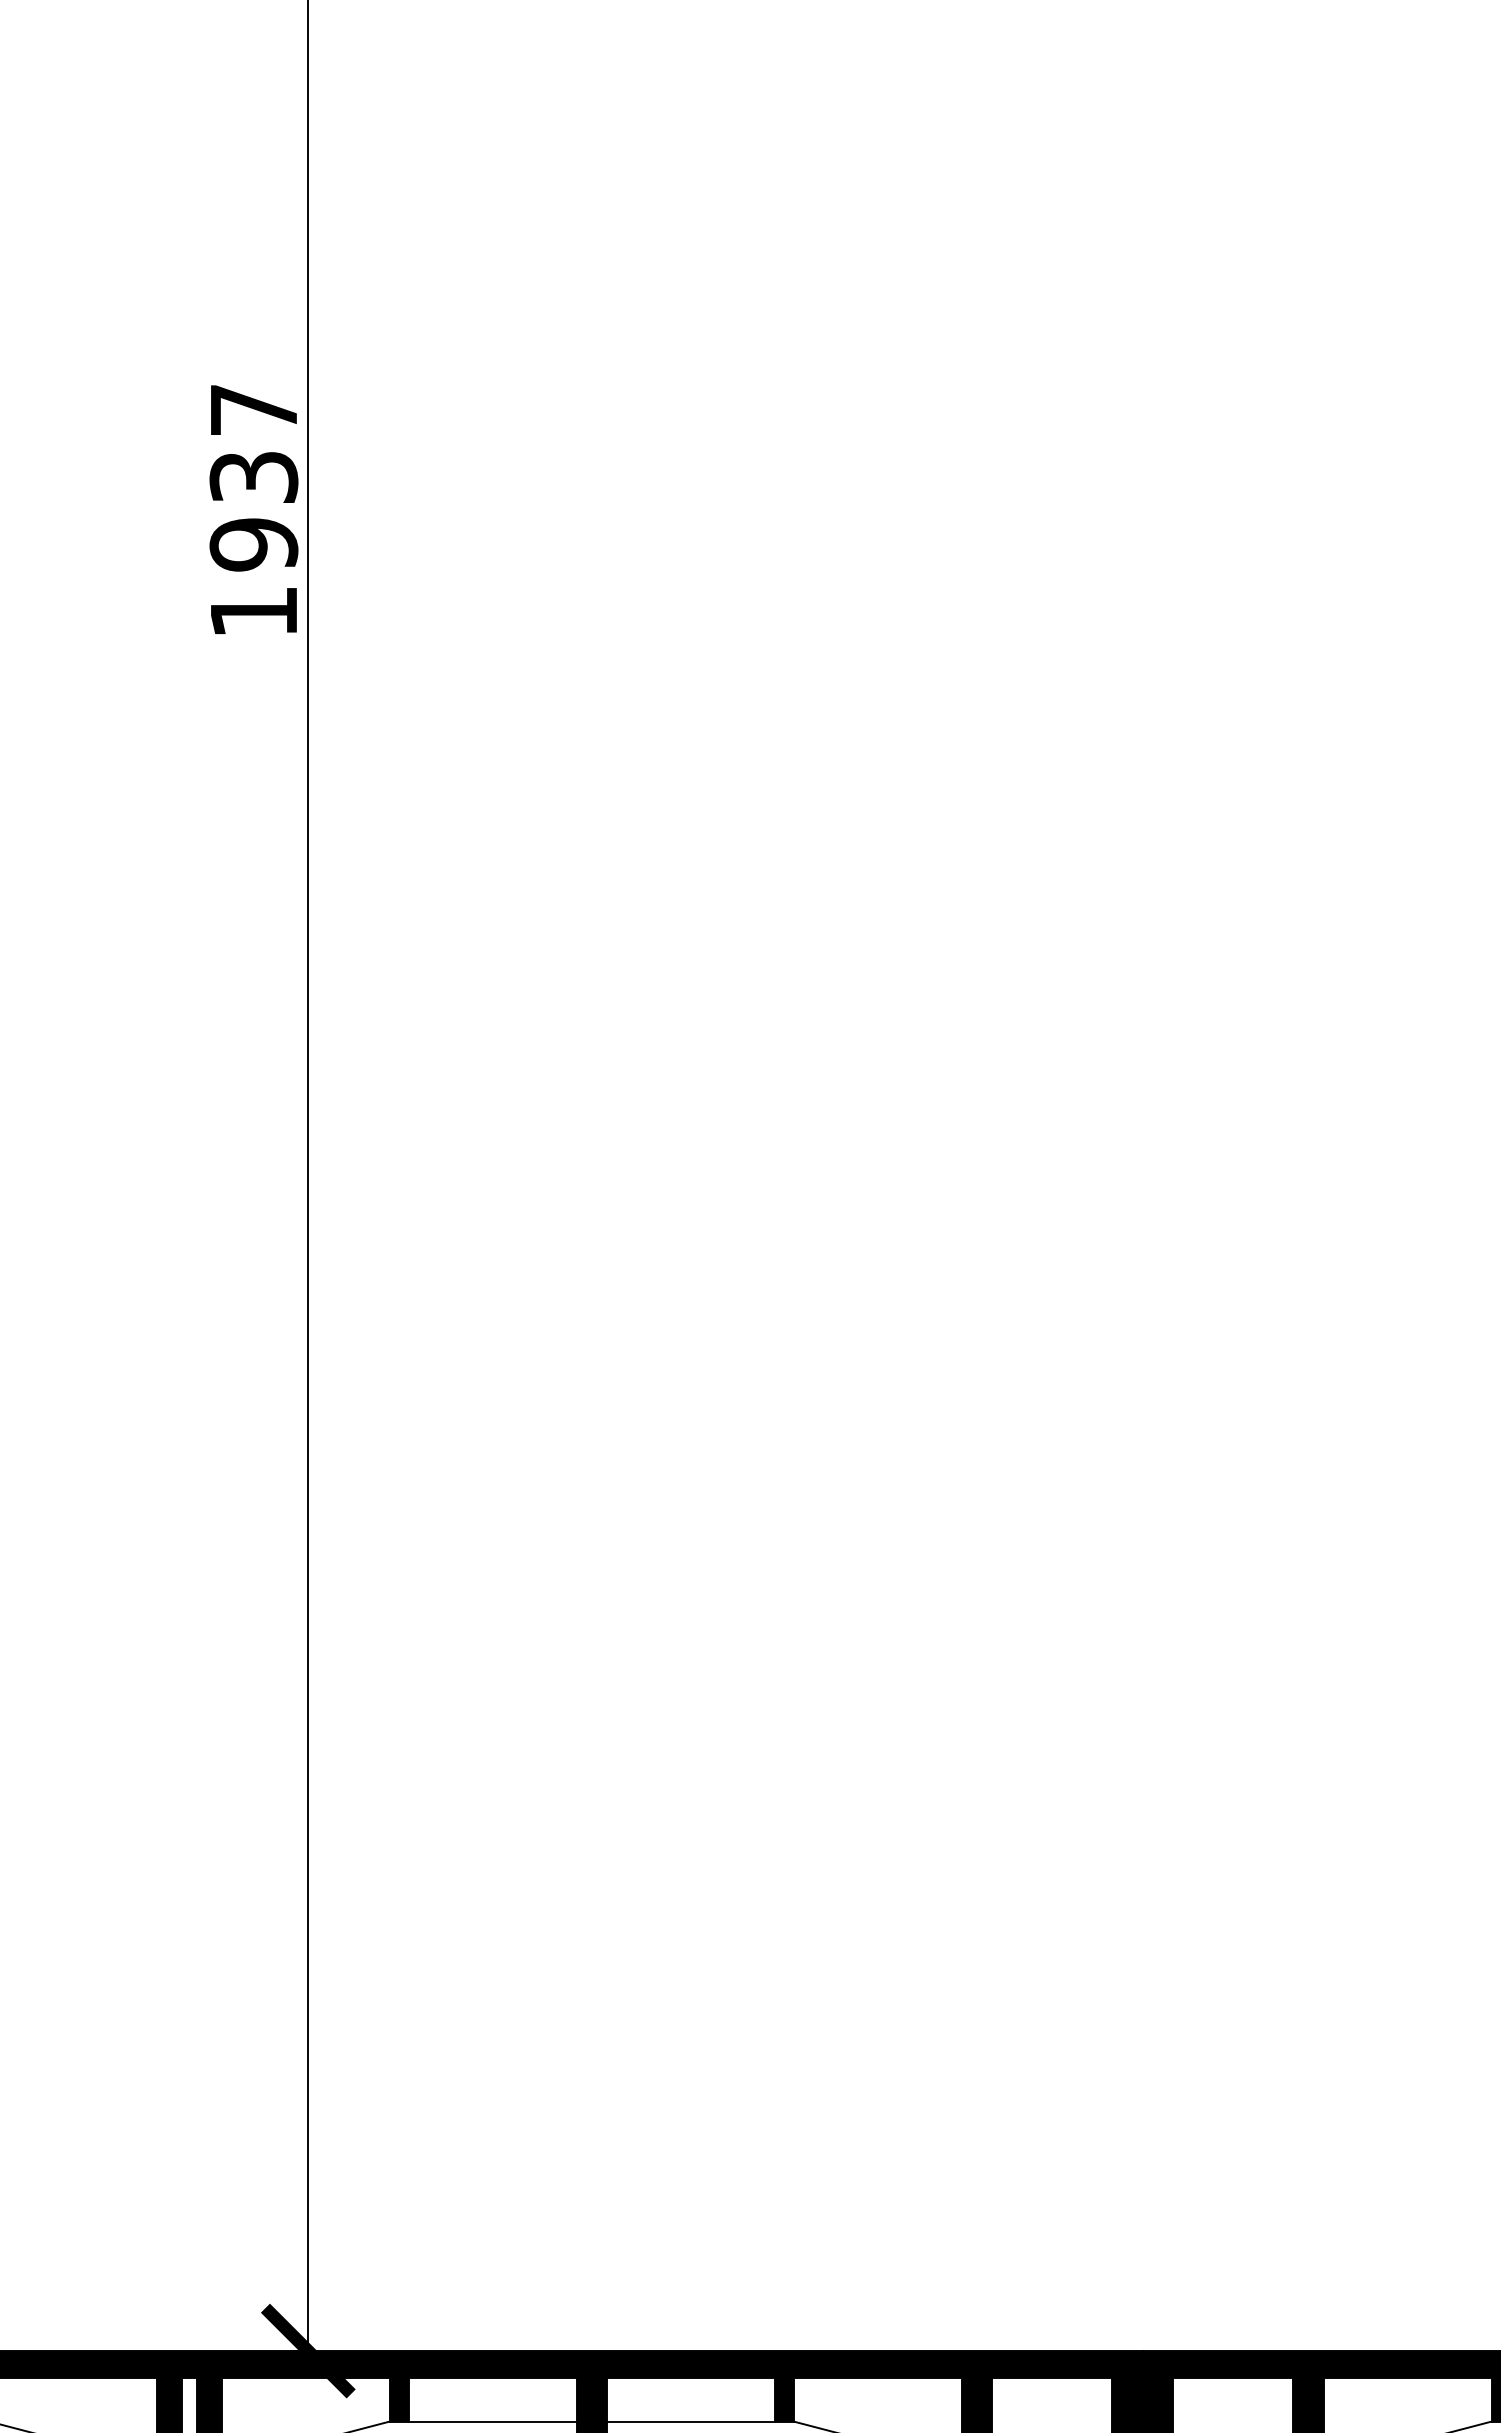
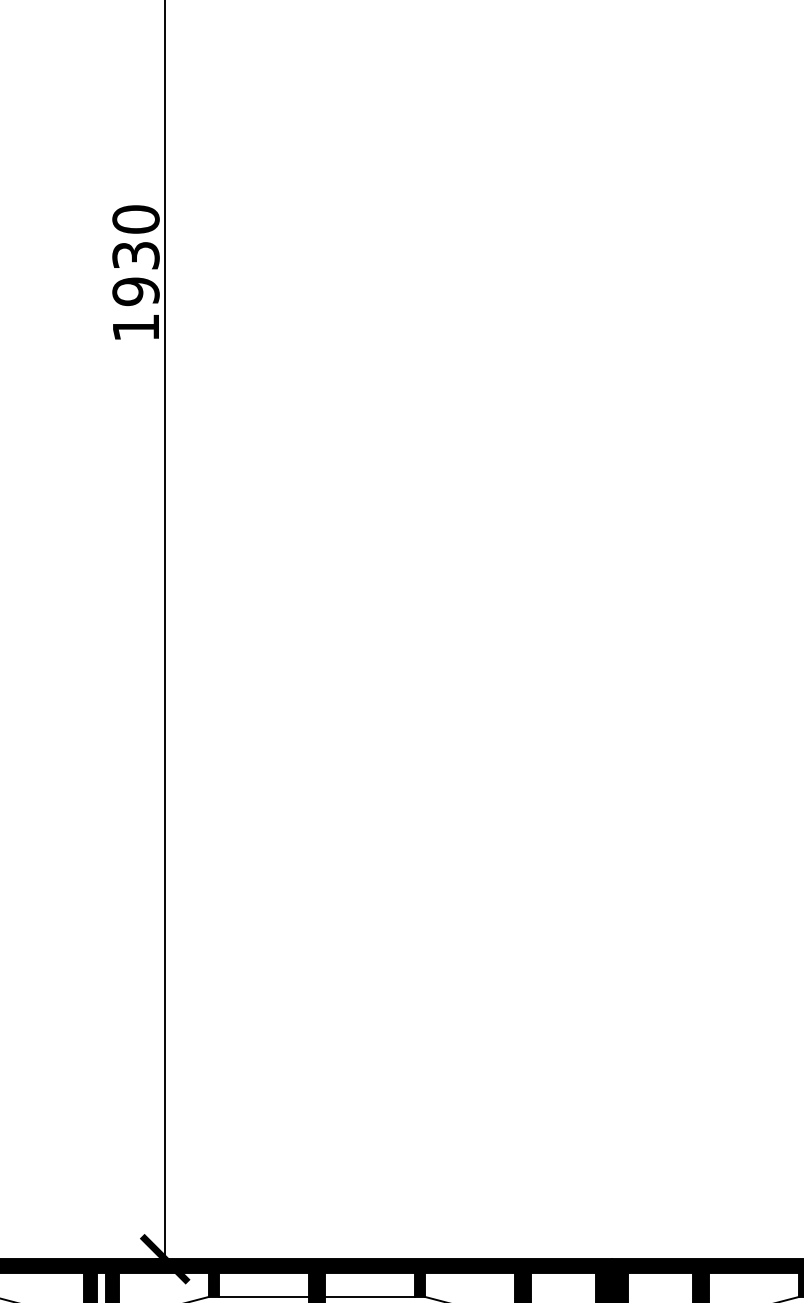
text: (252, 409) -> (135, 219), 1937 -> 1930

